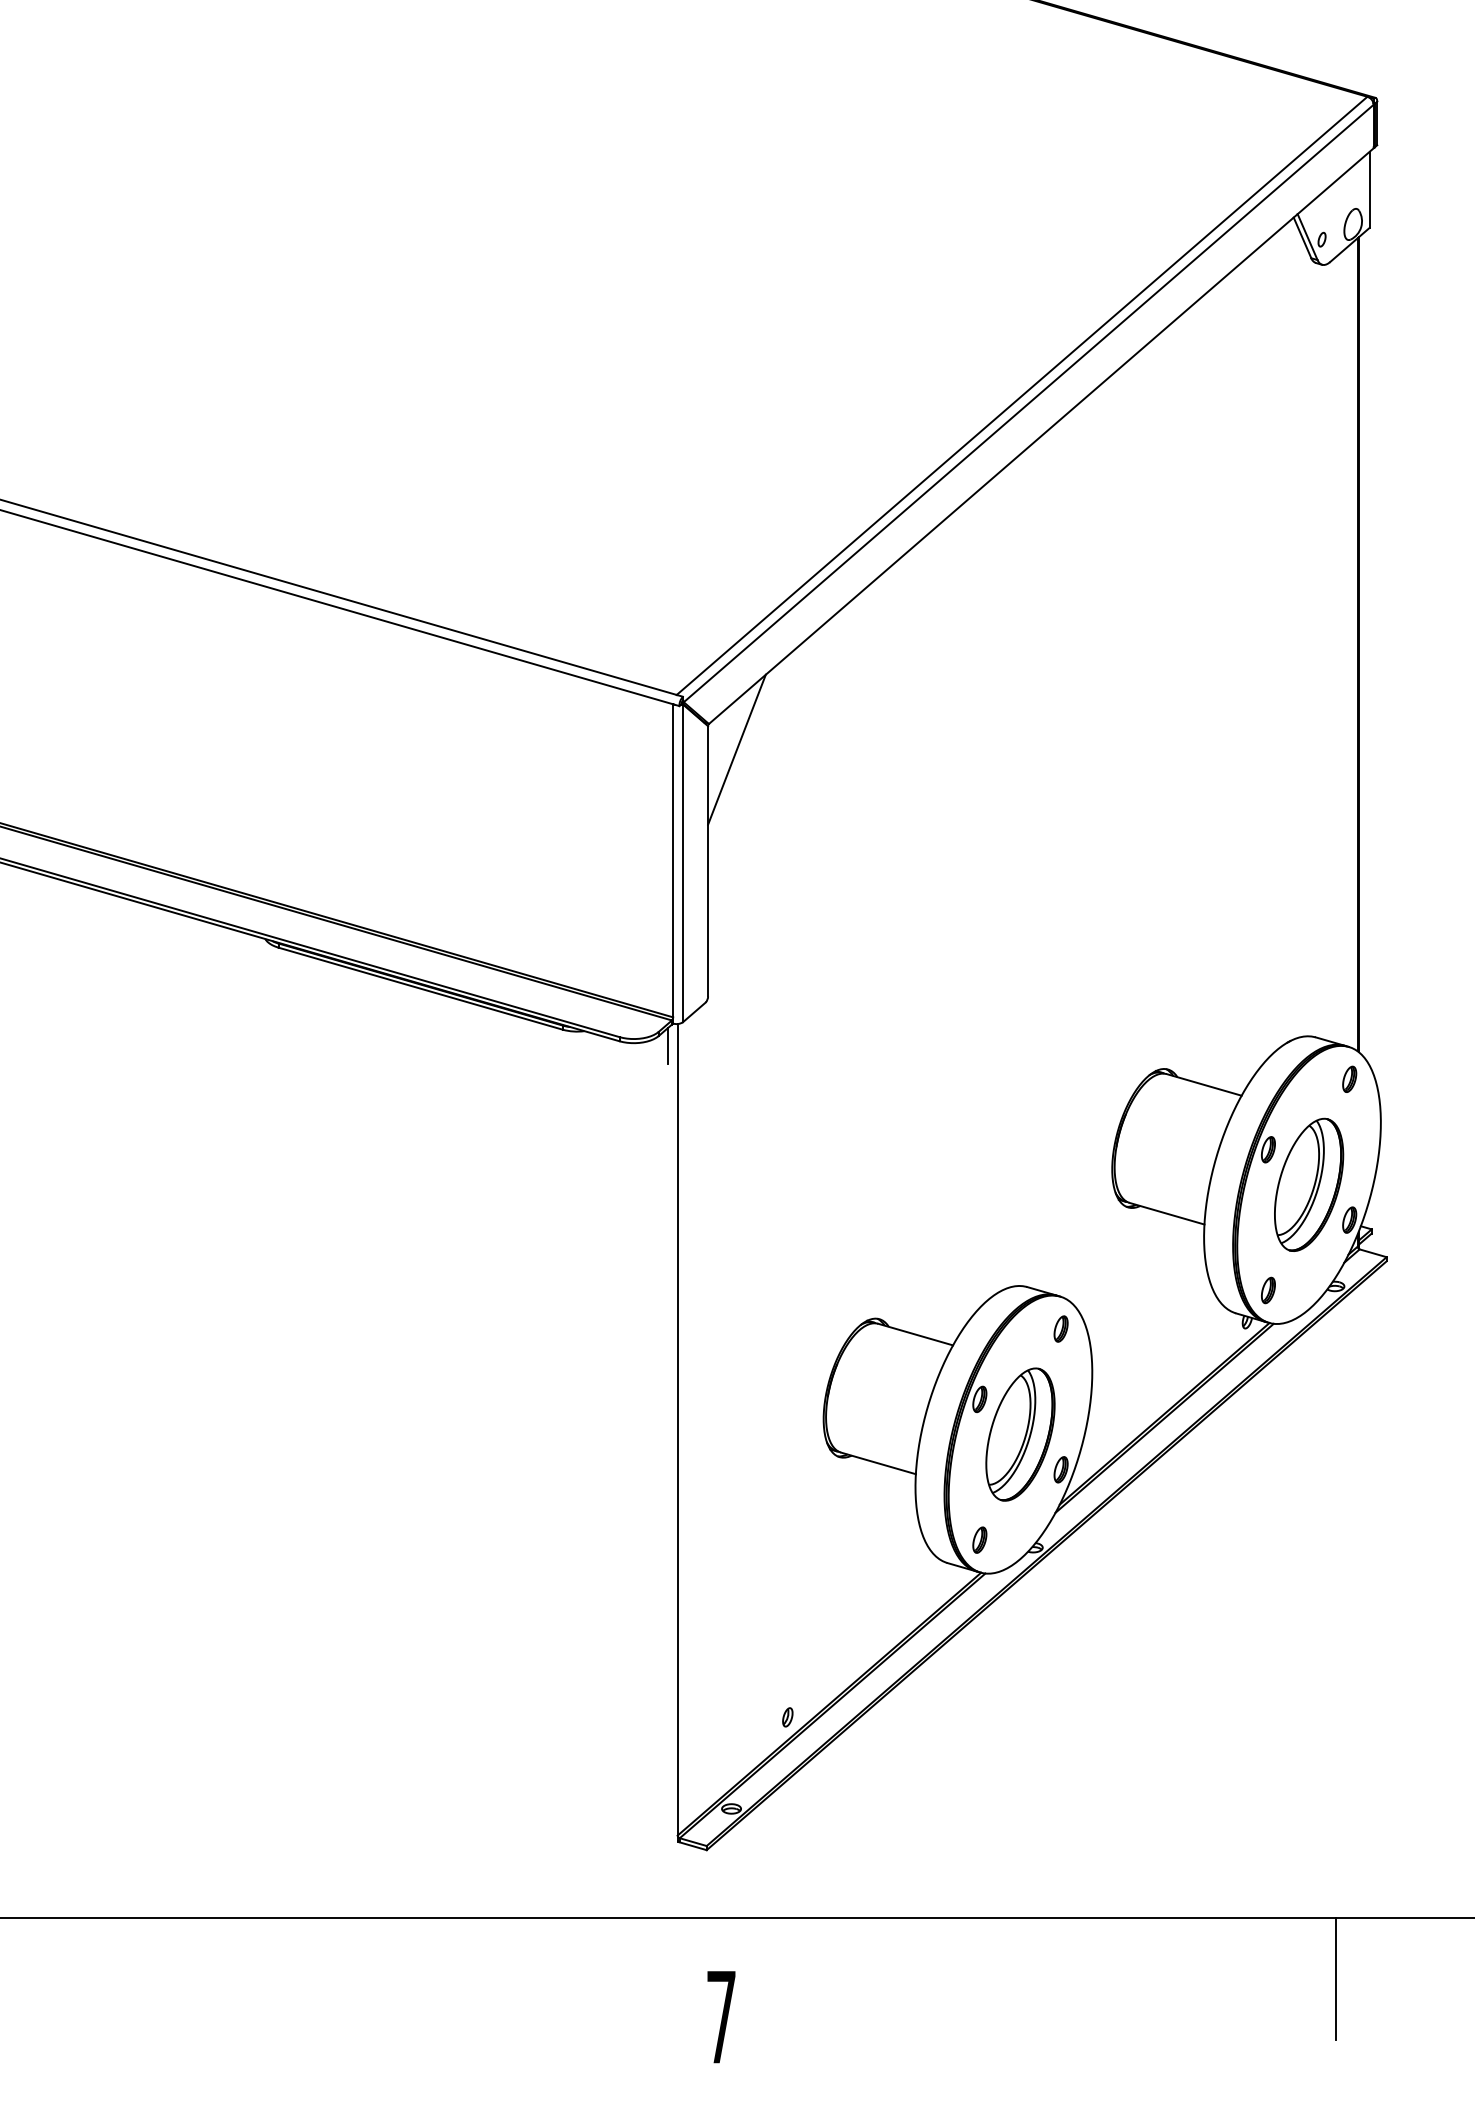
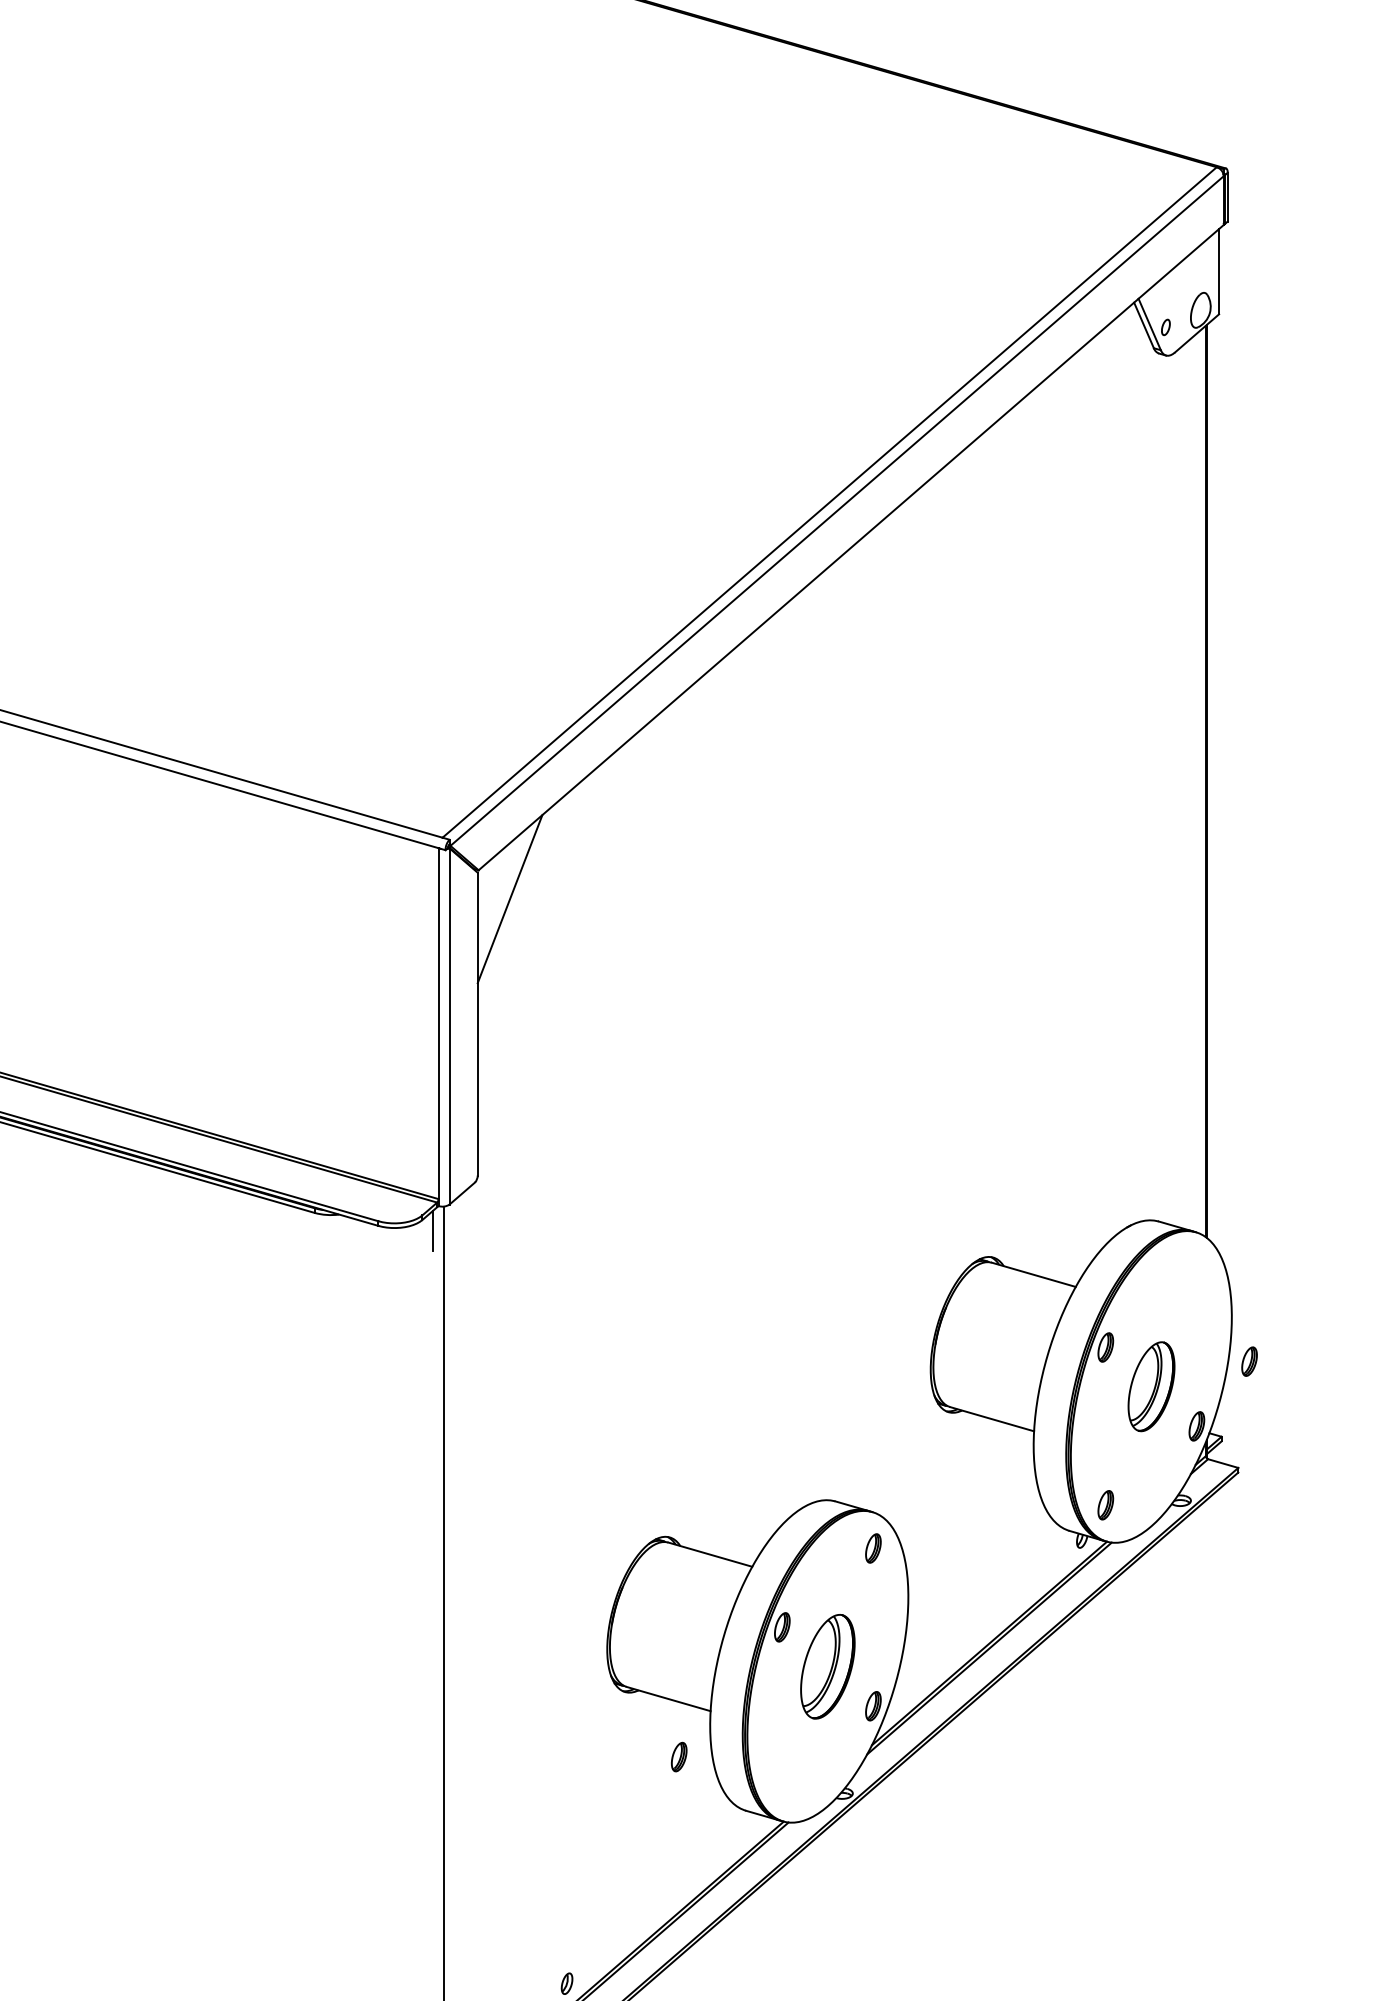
part: (1349, 1078) -> (1249, 1360), moved
part: (1309, 1184) -> (1151, 1386), size x0.6
part: (1020, 1434) -> (827, 1666), size x0.7
part: (979, 1539) -> (678, 1756), moved

